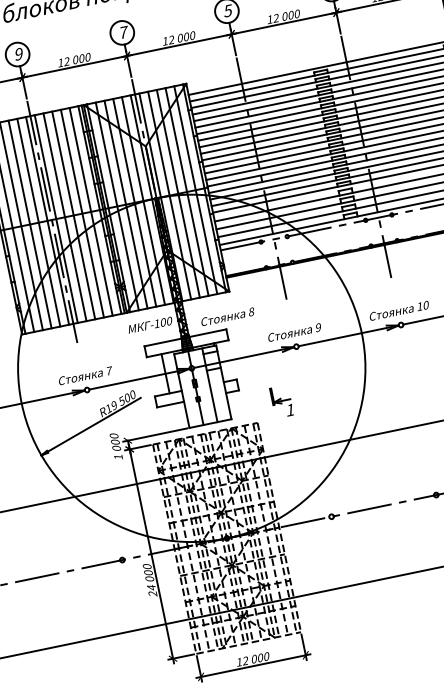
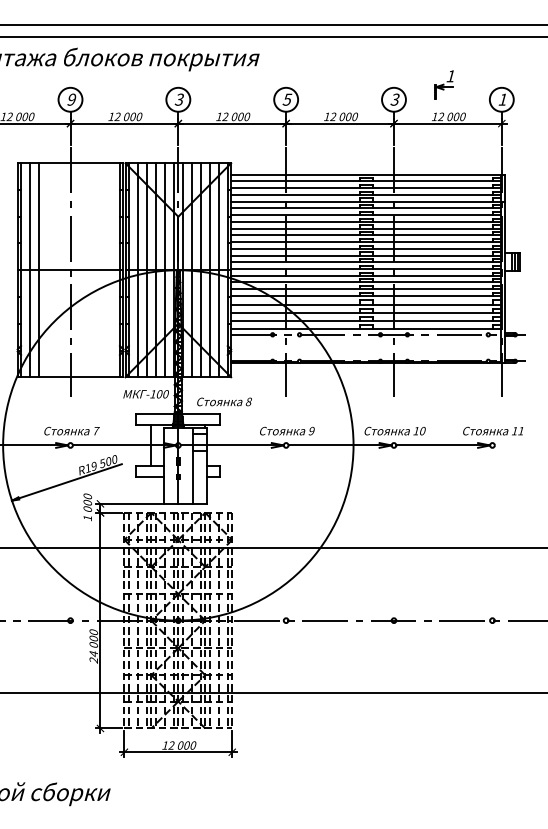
text: (123, 32) -> (179, 99), 7 -> 3
line: (90, 212) -> (110, 270), removed
line: (82, 214) -> (101, 270), removed
line: (73, 215) -> (92, 270), removed
line: (65, 217) -> (84, 270), removed
line: (56, 219) -> (75, 270), removed
line: (48, 221) -> (66, 270), removed
line: (39, 222) -> (57, 270), removed
line: (30, 224) -> (48, 270), removed
part: (280, 401) -> (259, 496), removed

